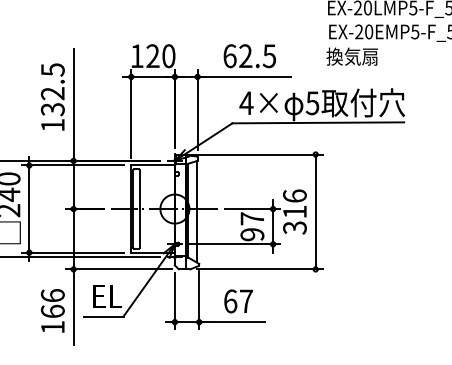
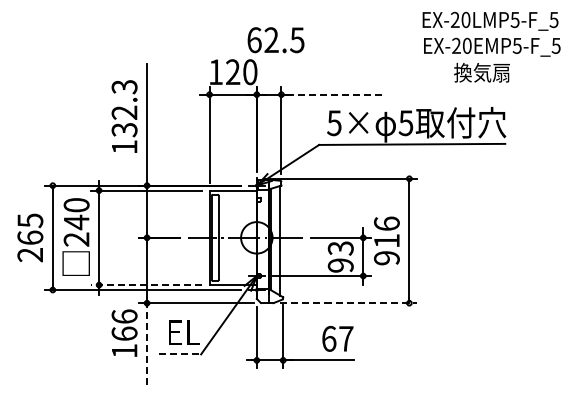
text: (249, 56) -> (275, 40), moved
text: (351, 56) -> (481, 72), moved
text: (51, 70) -> (123, 87), 132.5 -> 132.3
line: (243, 76) -> (331, 94), solid -> dashed
text: (246, 103) -> (334, 123), 4× -> 5×
text: (252, 218) -> (340, 248), 97 -> 93
text: (294, 228) -> (386, 258), 316 -> 916
line: (72, 253) -> (145, 285), solid -> dashed
line: (260, 269) -> (349, 303), solid -> dashed
text: (238, 301) -> (337, 338), moved
line: (74, 307) -> (147, 344), solid -> dashed
text: (52, 310) -> (124, 332), moved
line: (104, 316) -> (180, 354), solid -> dashed

